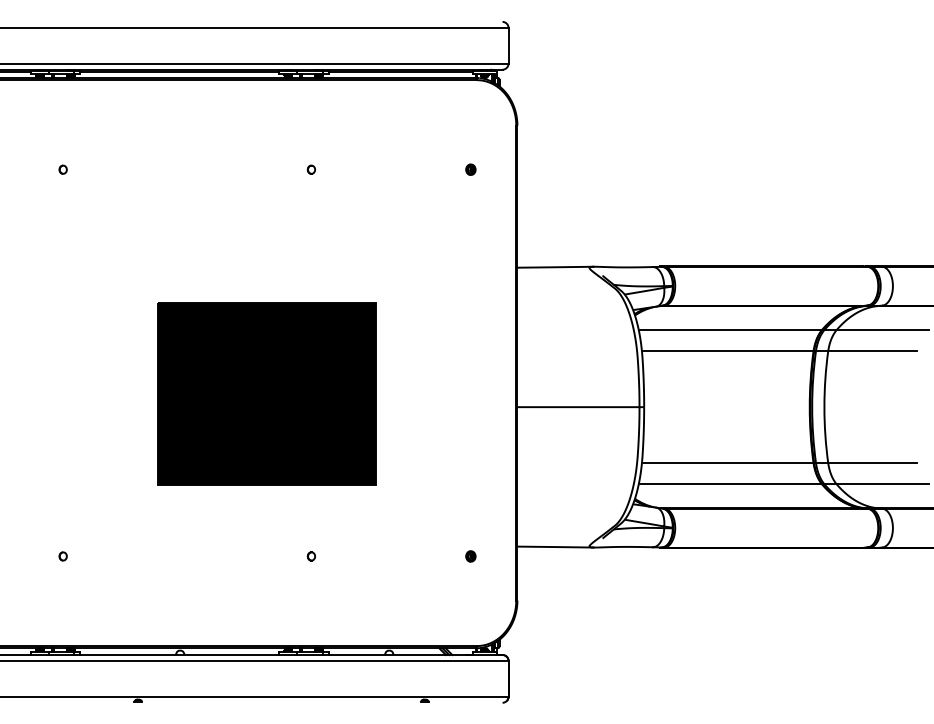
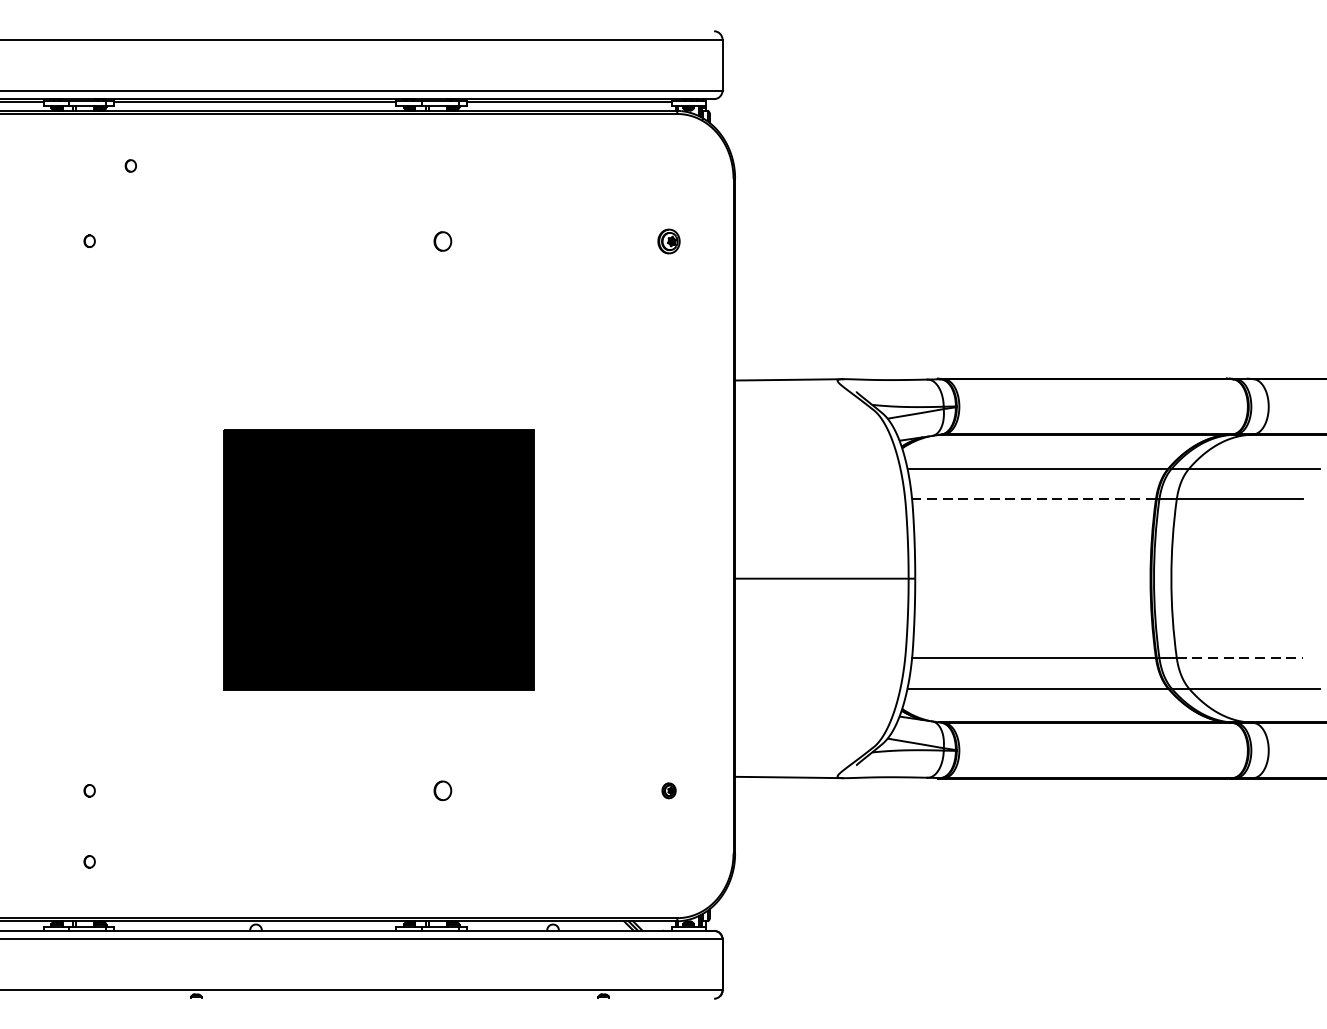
part: (91, 116) -> (129, 165), added
part: (310, 169) -> (441, 240), size x1.6
part: (470, 169) -> (668, 240), size x1.6
line: (727, 351) -> (1033, 499), solid -> dashed
line: (872, 463) -> (1239, 658), solid -> dashed
part: (310, 556) -> (441, 790), size x1.6
part: (62, 606) -> (88, 861), added

